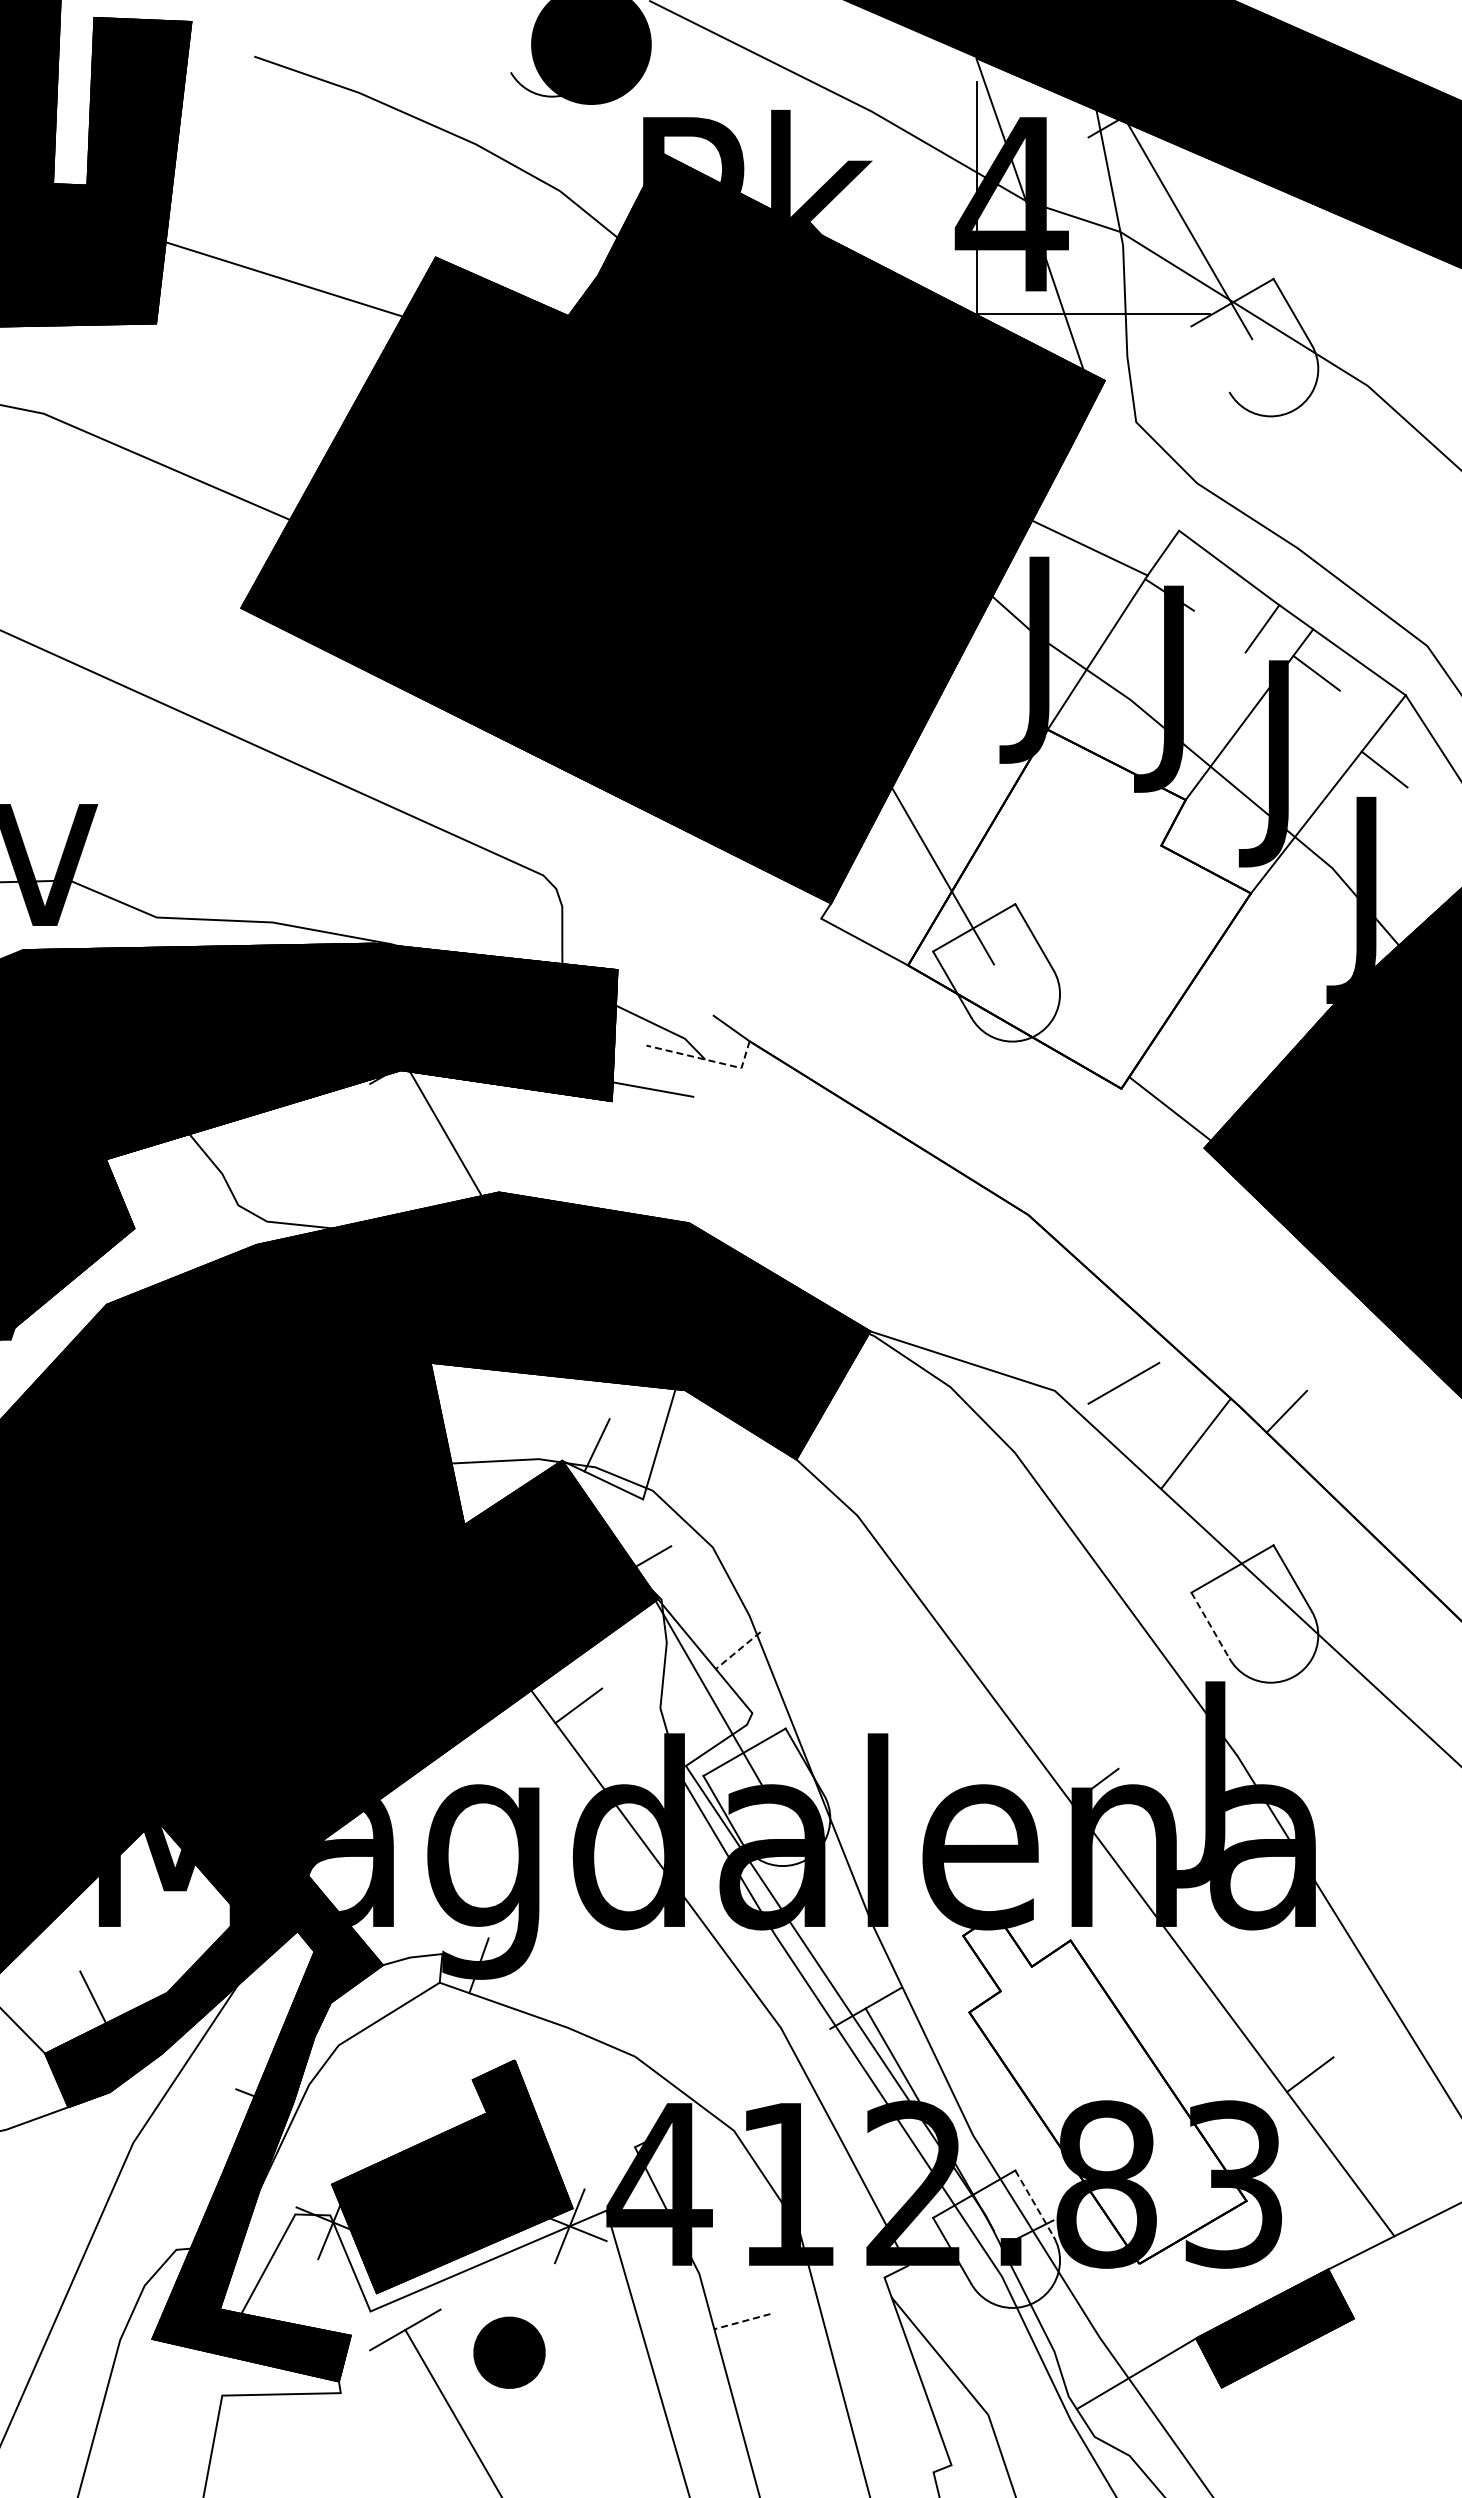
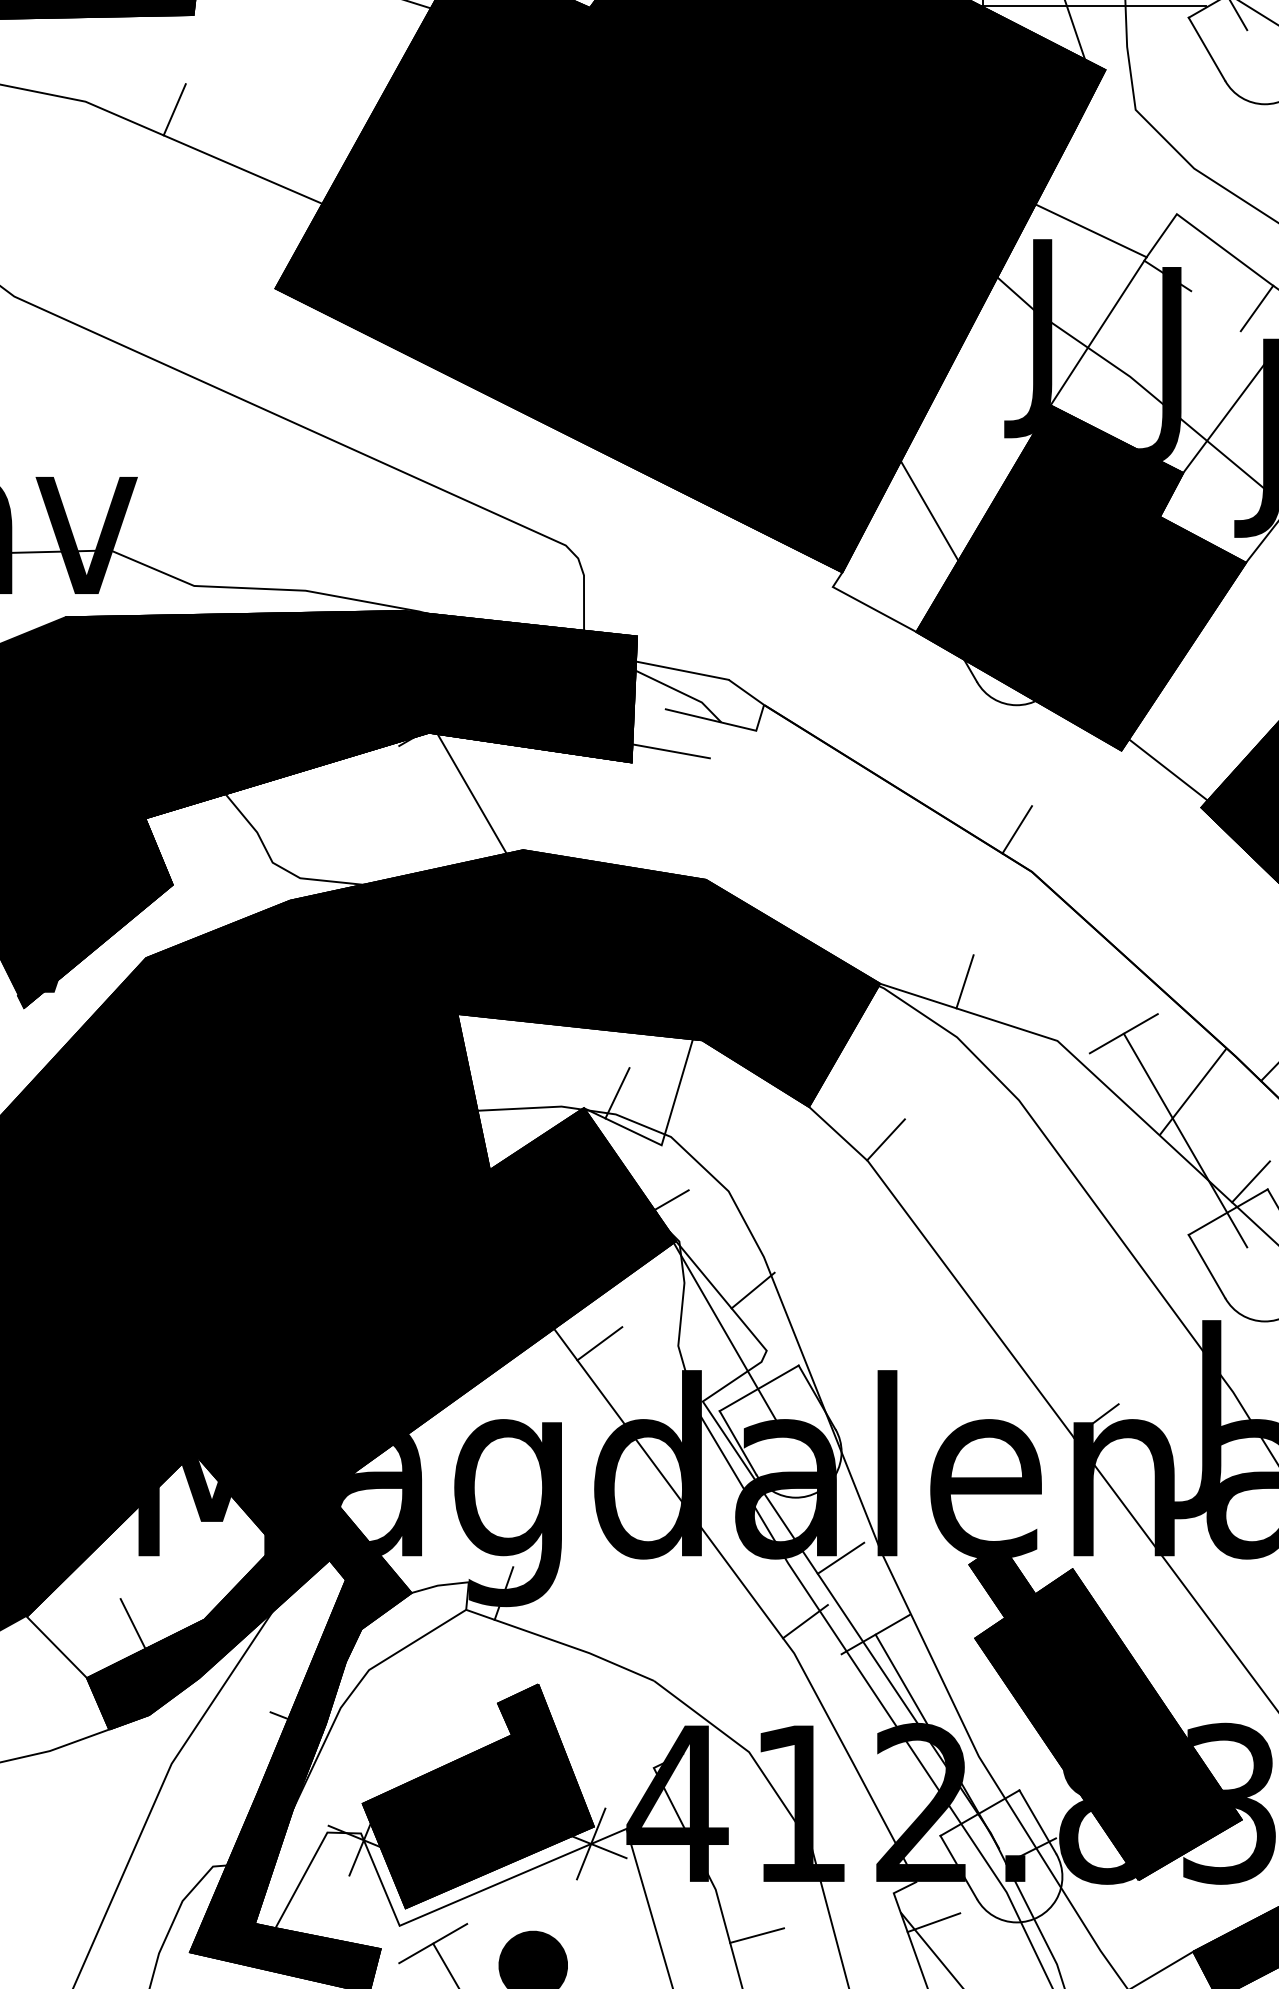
line: (1210, 359) -> (1207, 49), added
line: (136, 421) -> (174, 109), added
fill: (1079, 908) -> (1081, 577), added
line: (664, 1005) -> (682, 670), added
line: (708, 1060) -> (724, 723), dashed -> solid
line: (1012, 1170) -> (1016, 829), added
line: (958, 1328) -> (964, 980), added
line: (876, 1493) -> (886, 1139), added
line: (1187, 1494) -> (1184, 1140), added
line: (1255, 1537) -> (1250, 1181), added
line: (1210, 1625) -> (1207, 1266), dashed -> solid
line: (737, 1650) -> (752, 1290), dashed -> solid
line: (829, 1929) -> (840, 1558), added
line: (792, 1994) -> (805, 1621), added
fill: (1104, 2088) -> (1105, 1711), added
line: (1034, 2204) -> (1037, 1823), dashed -> solid
line: (925, 2307) -> (933, 1922), added
line: (741, 2321) -> (756, 1935), dashed -> solid

